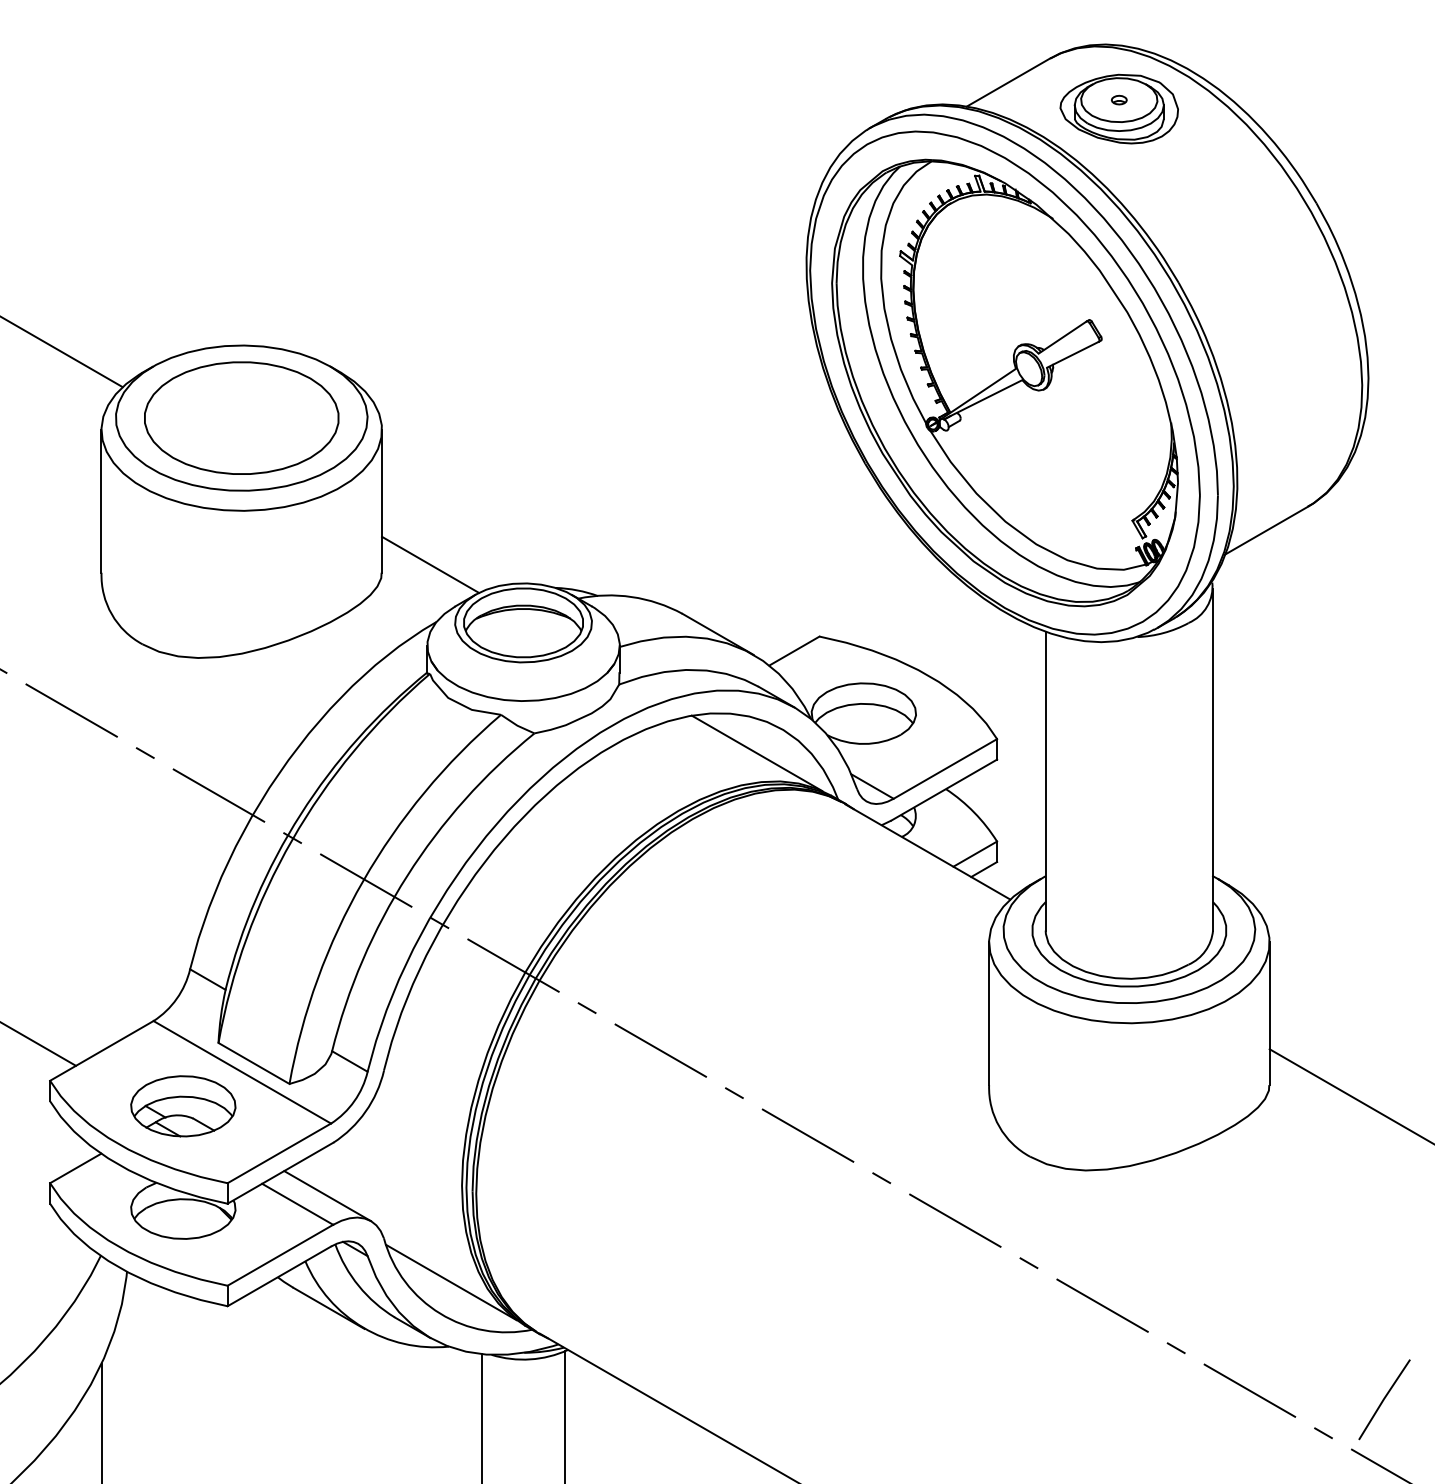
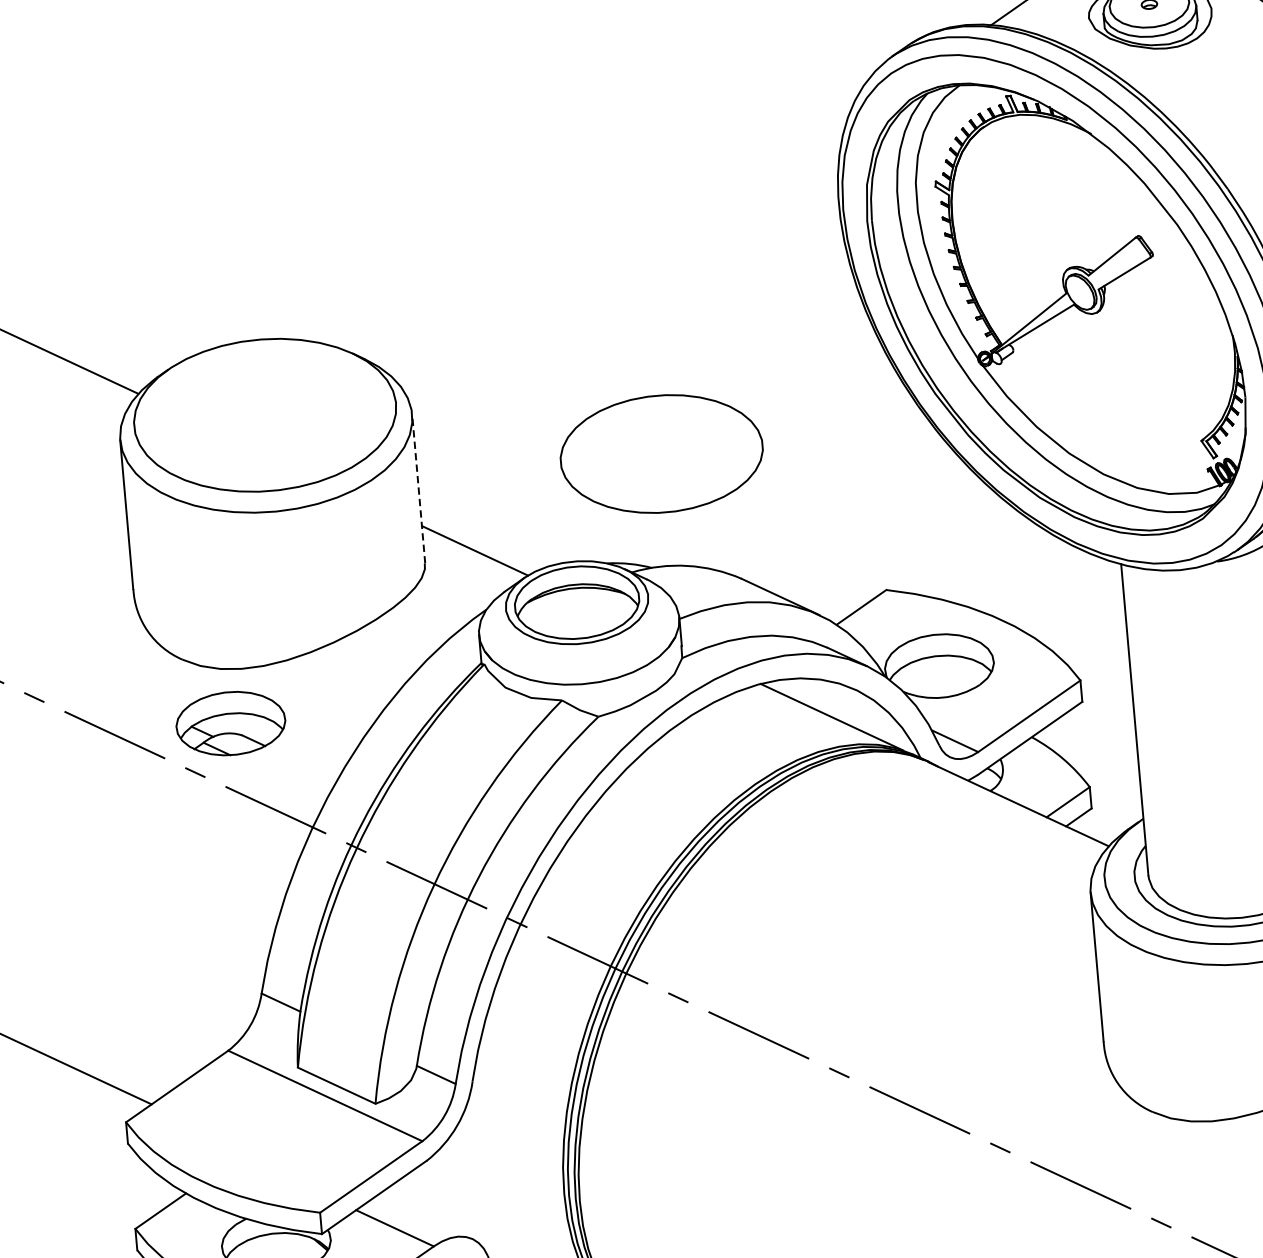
part: (241, 417) -> (661, 453), moved
line: (382, 500) -> (419, 488), solid -> dashed
part: (183, 1106) -> (231, 723), moved
line: (327, 1196) -> (425, 1217), removed

